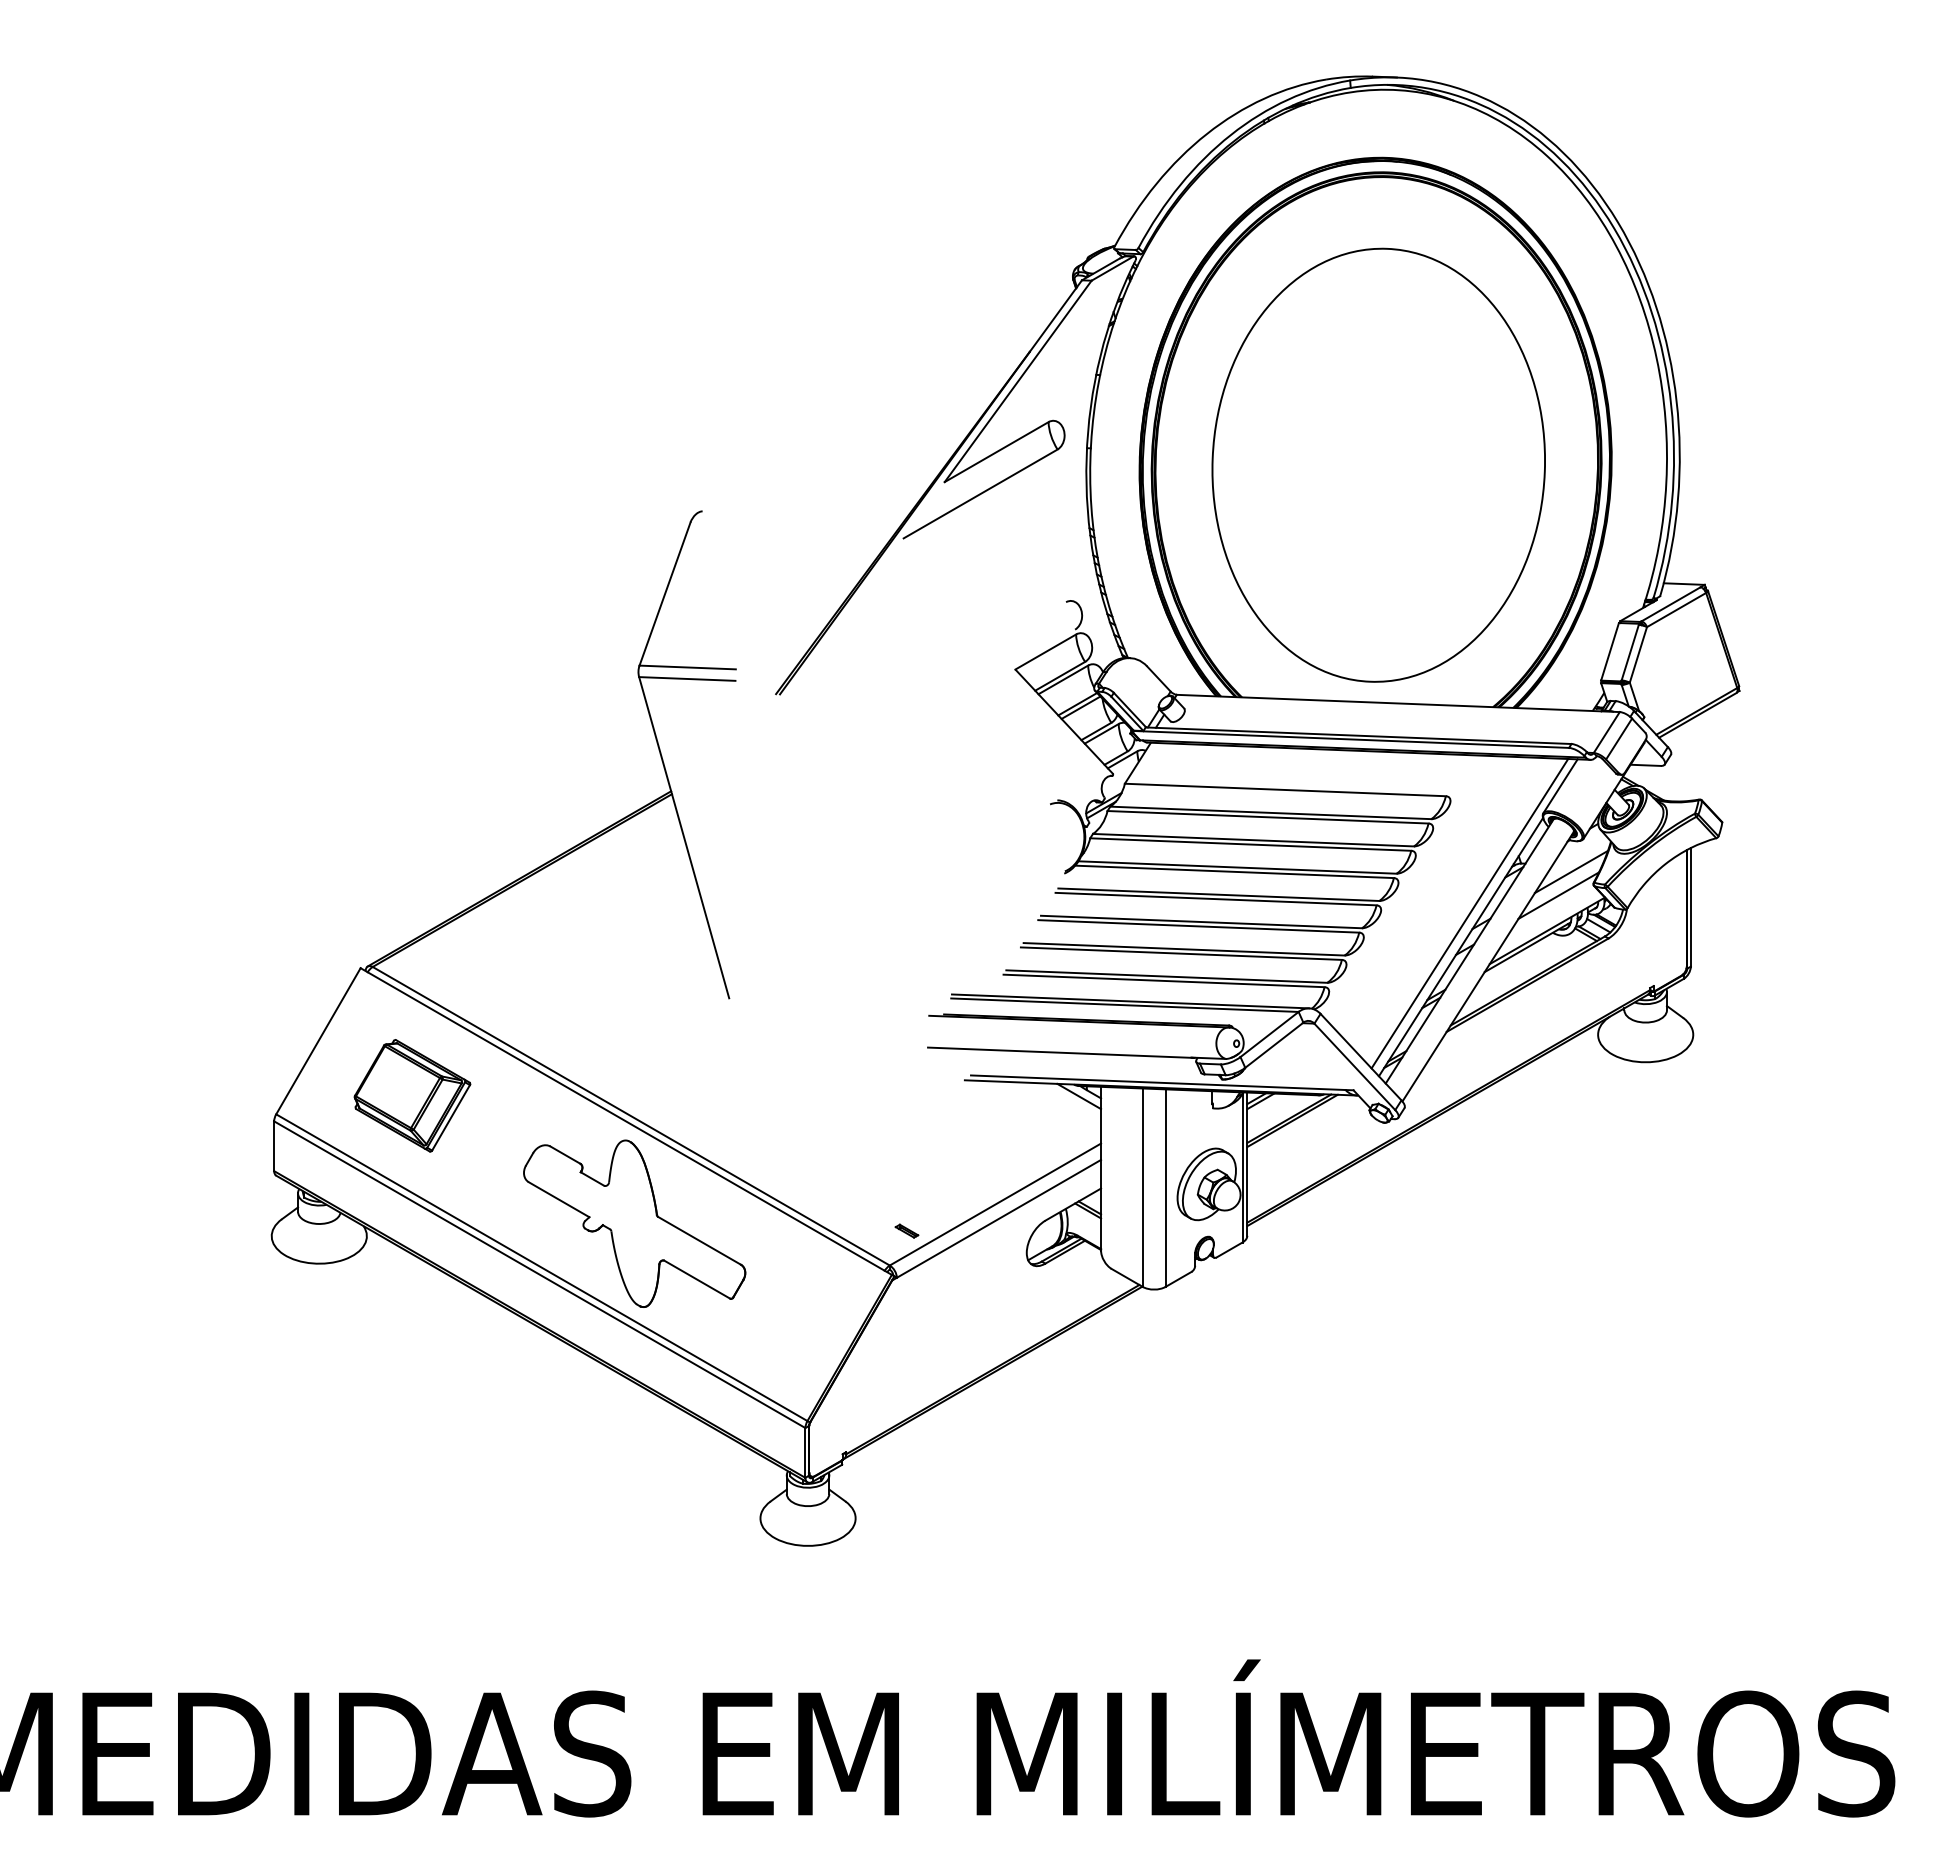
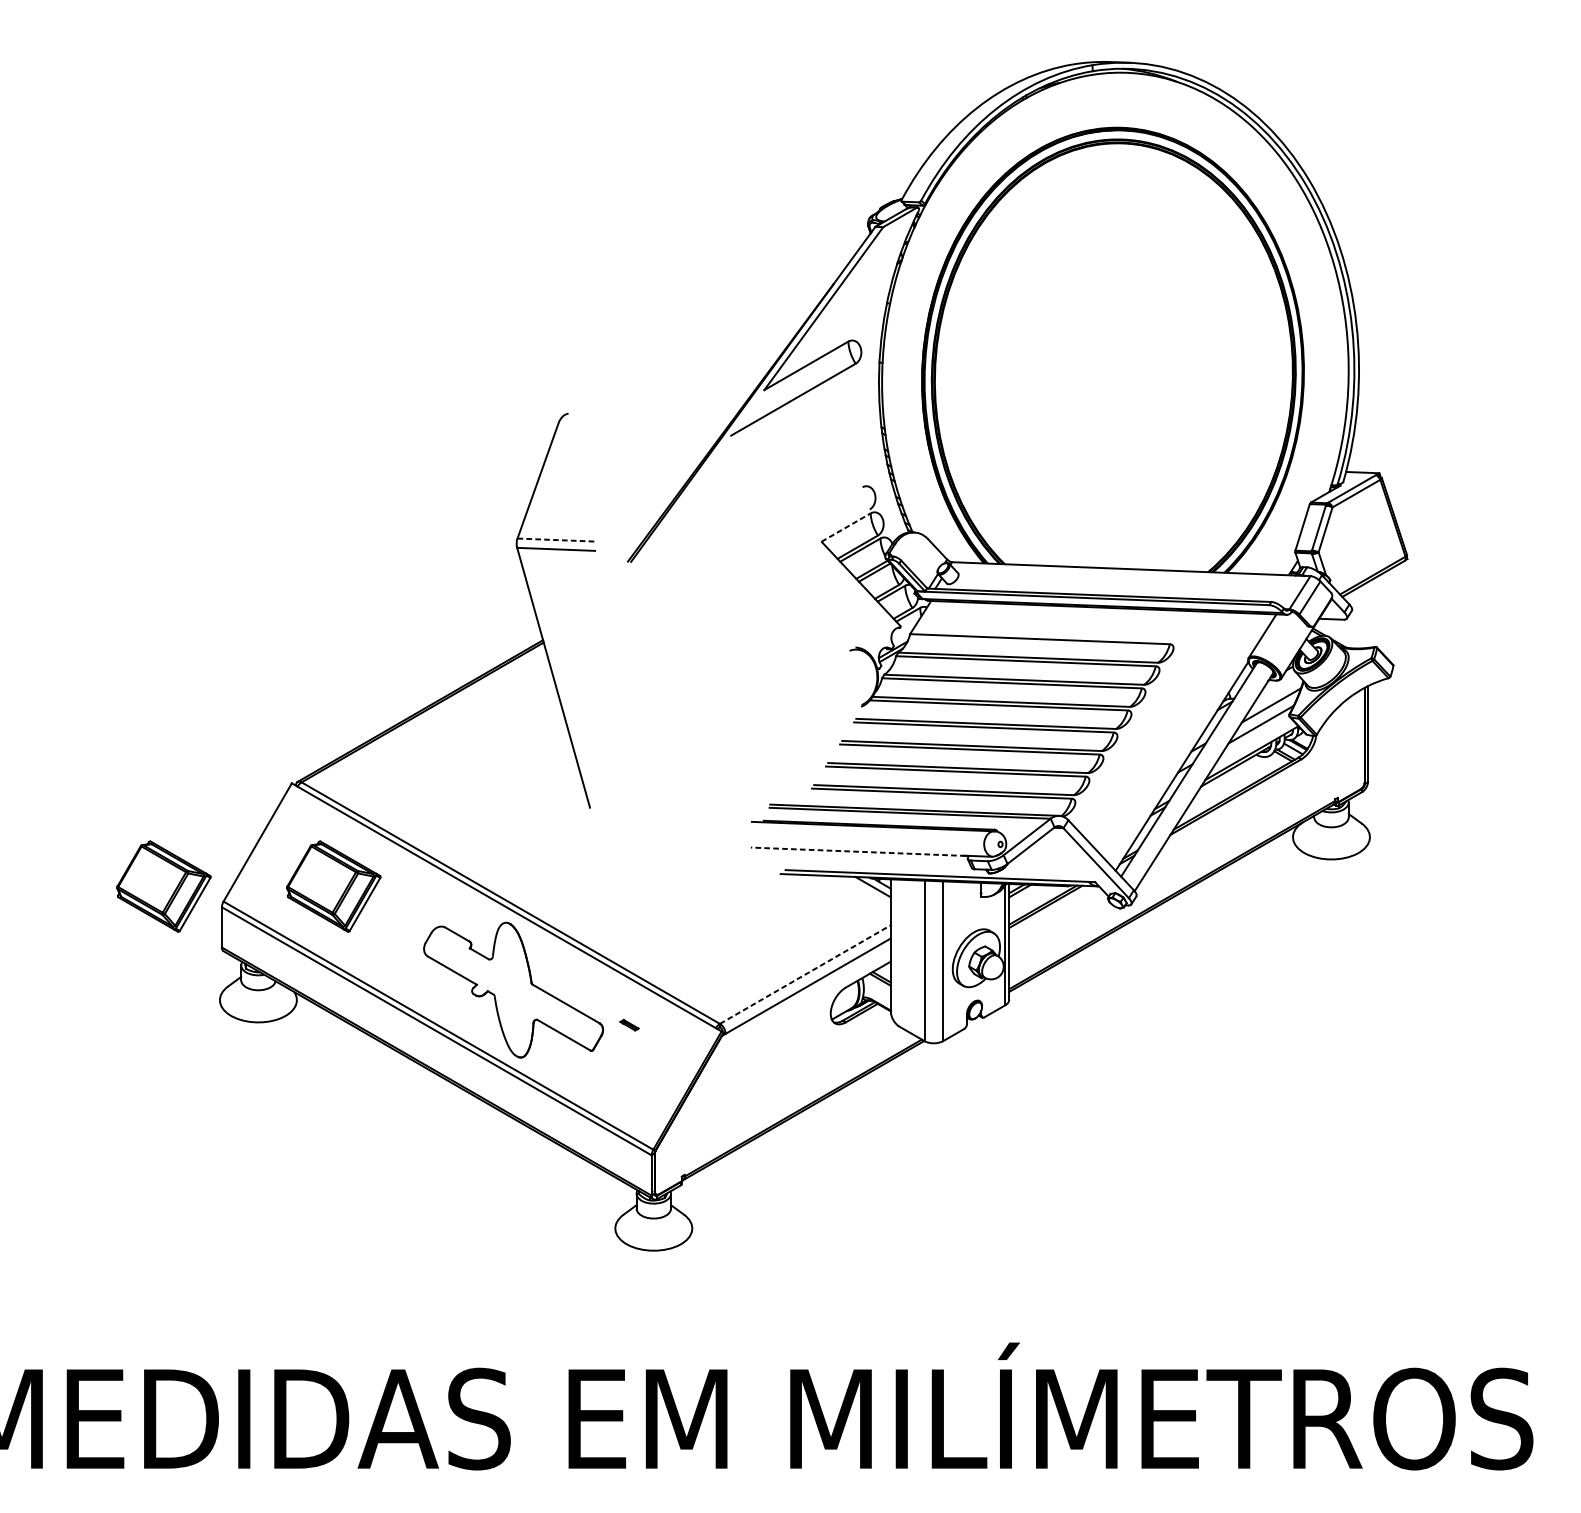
part: (1378, 464) -> (1115, 375), removed
line: (1046, 651) -> (846, 527), solid -> dashed
line: (688, 667) -> (557, 540), solid -> dashed
line: (1469, 913) -> (1188, 739), removed
line: (1060, 1052) -> (858, 851), solid -> dashed
part: (202, 1095) -> (163, 886), added
line: (995, 1204) -> (805, 974), solid -> dashed
part: (906, 1230) -> (629, 1024), moved

